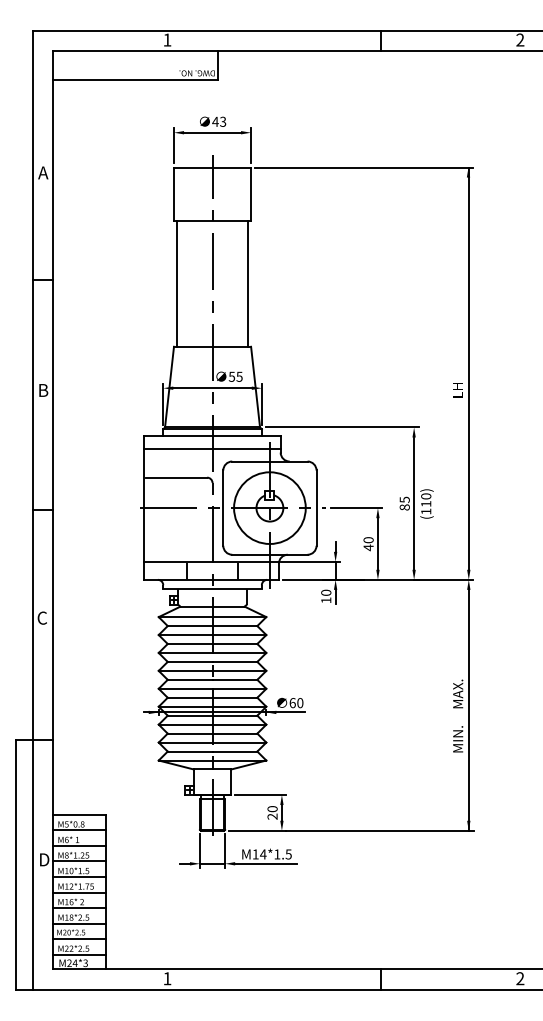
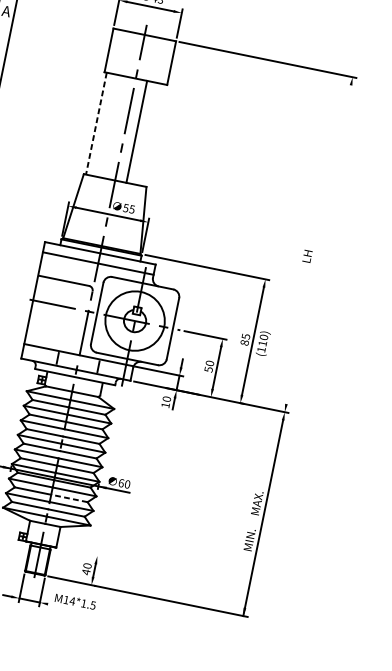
line: (248, 283) -> (136, 131), moved
line: (176, 284) -> (96, 123), solid -> dashed
line: (468, 368) -> (319, 240), removed
text: (368, 547) -> (208, 369), 40 -> 50
line: (234, 733) -> (69, 498), solid -> dashed
line: (260, 794) -> (80, 552), removed
text: (272, 816) -> (86, 571), 20 -> 40
line: (265, 863) -> (72, 609), removed

